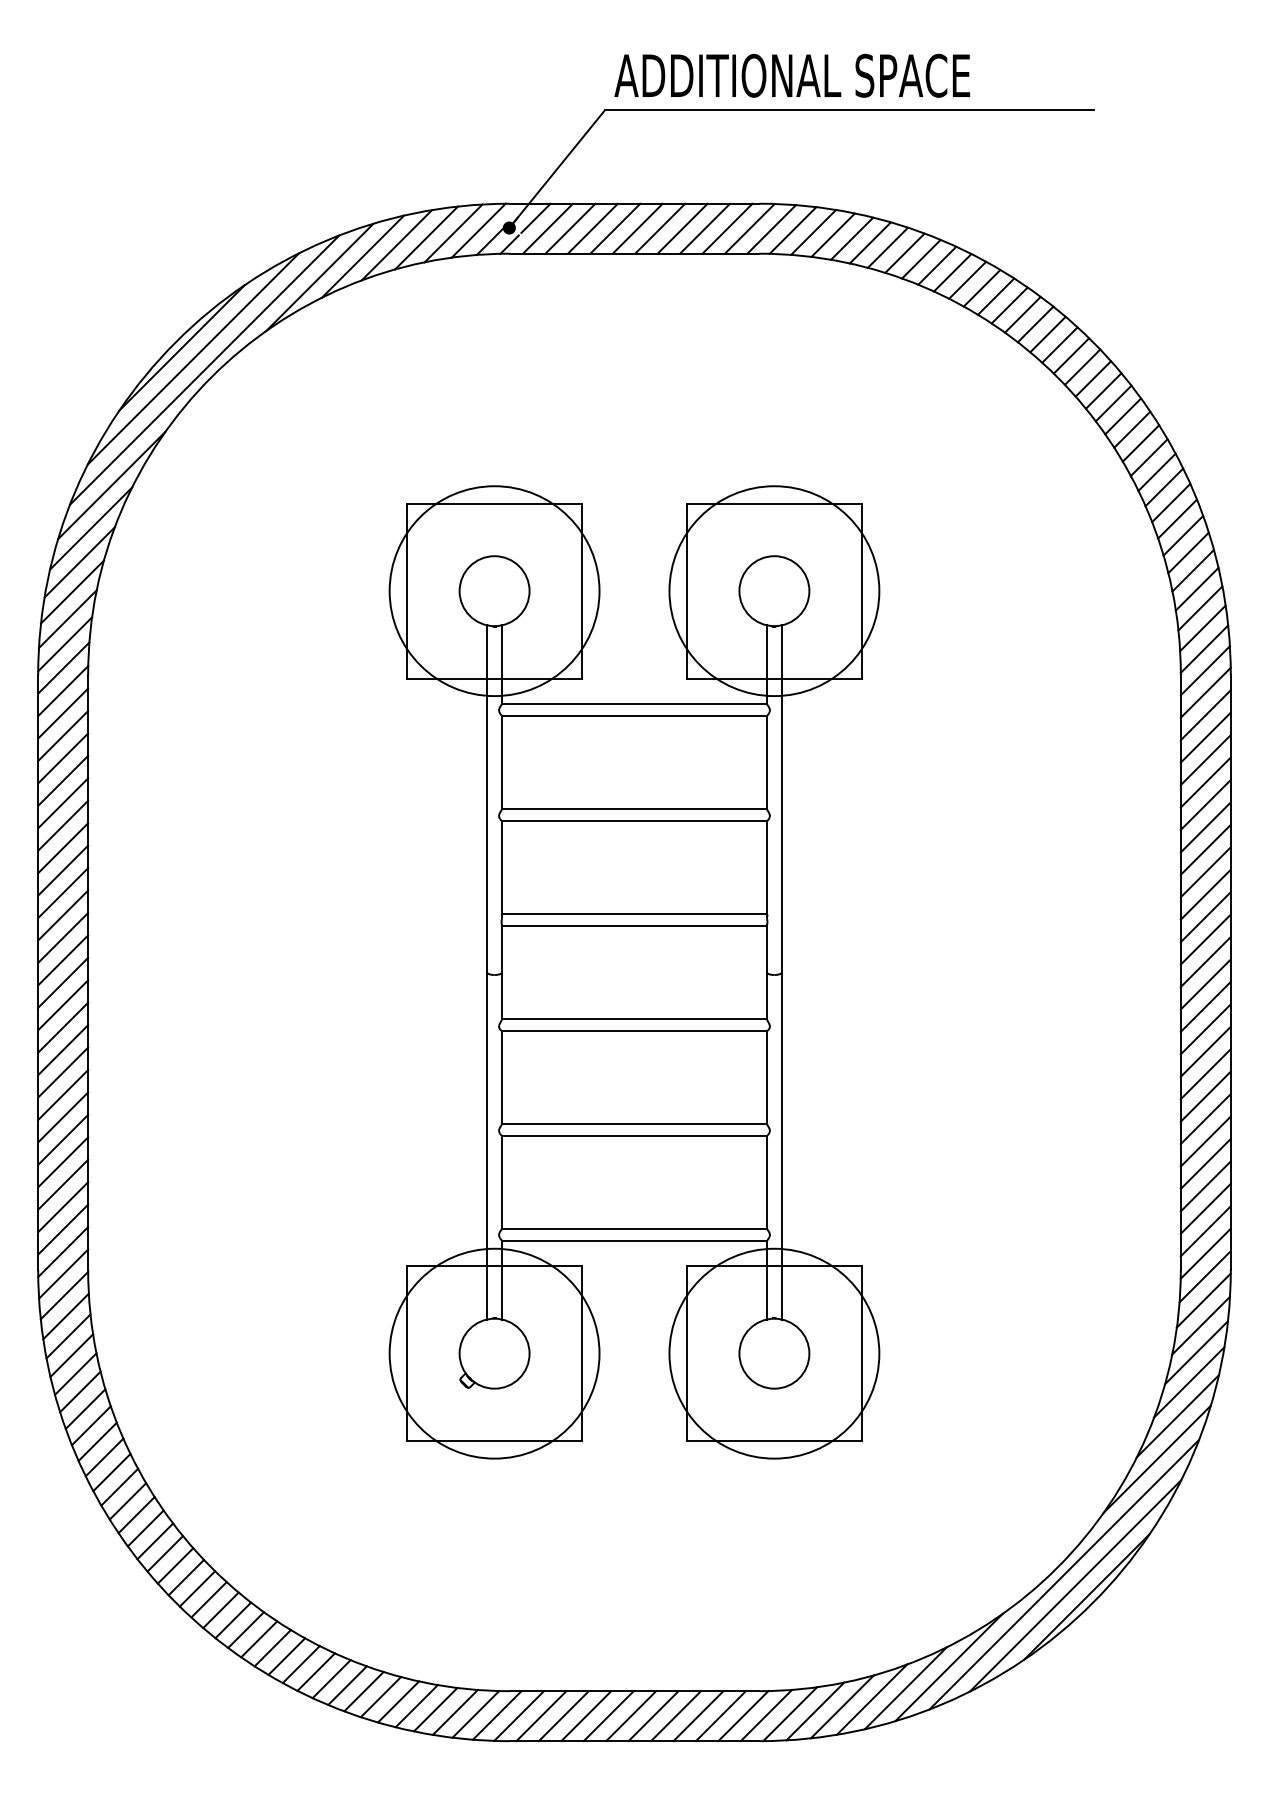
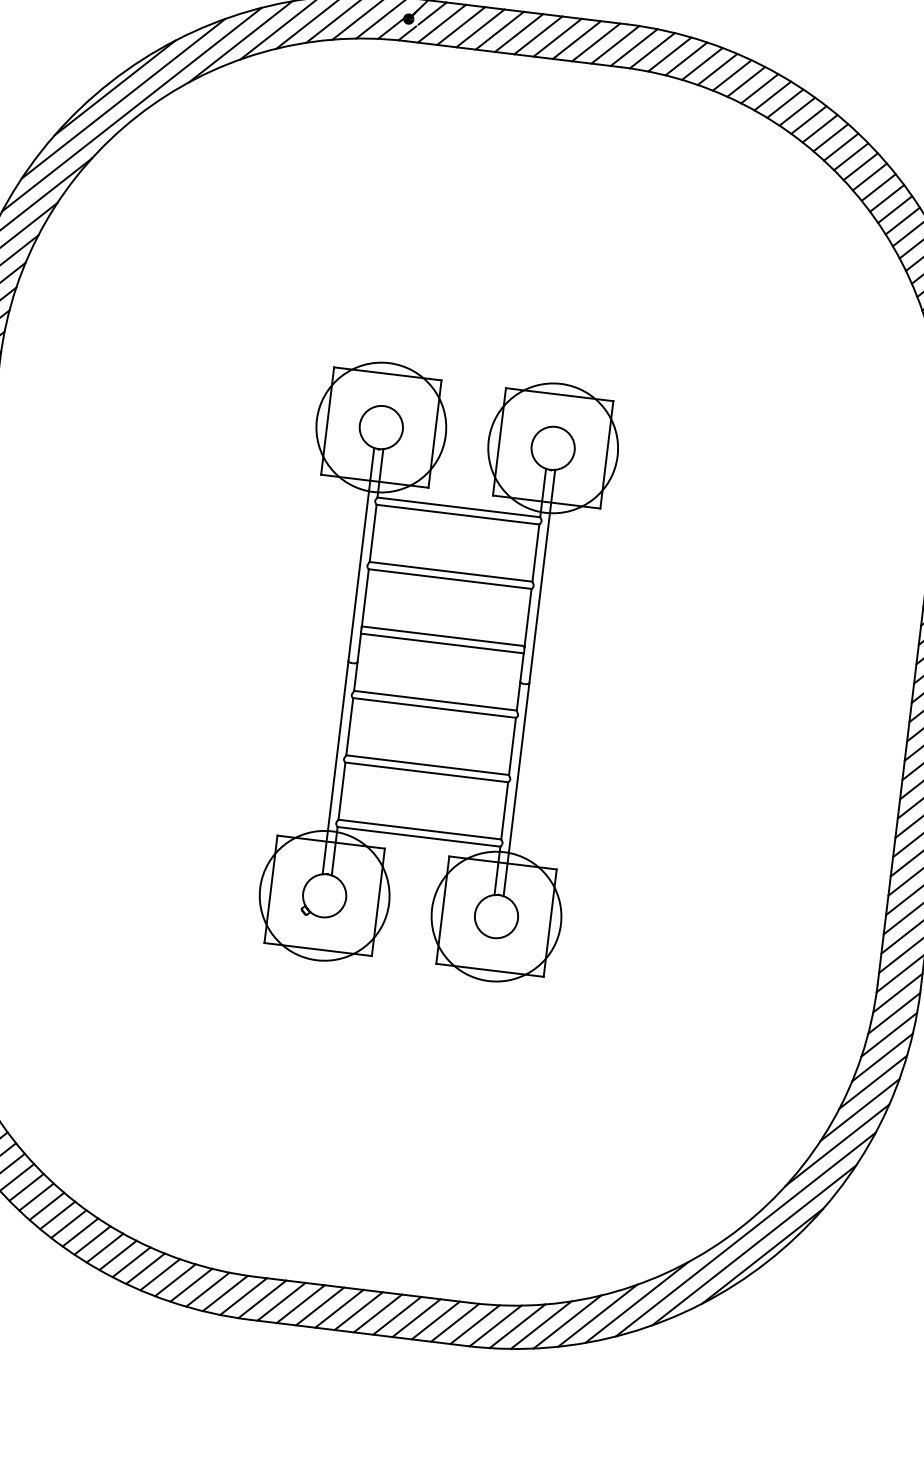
part: (634, 972) -> (438, 672), size x0.71

